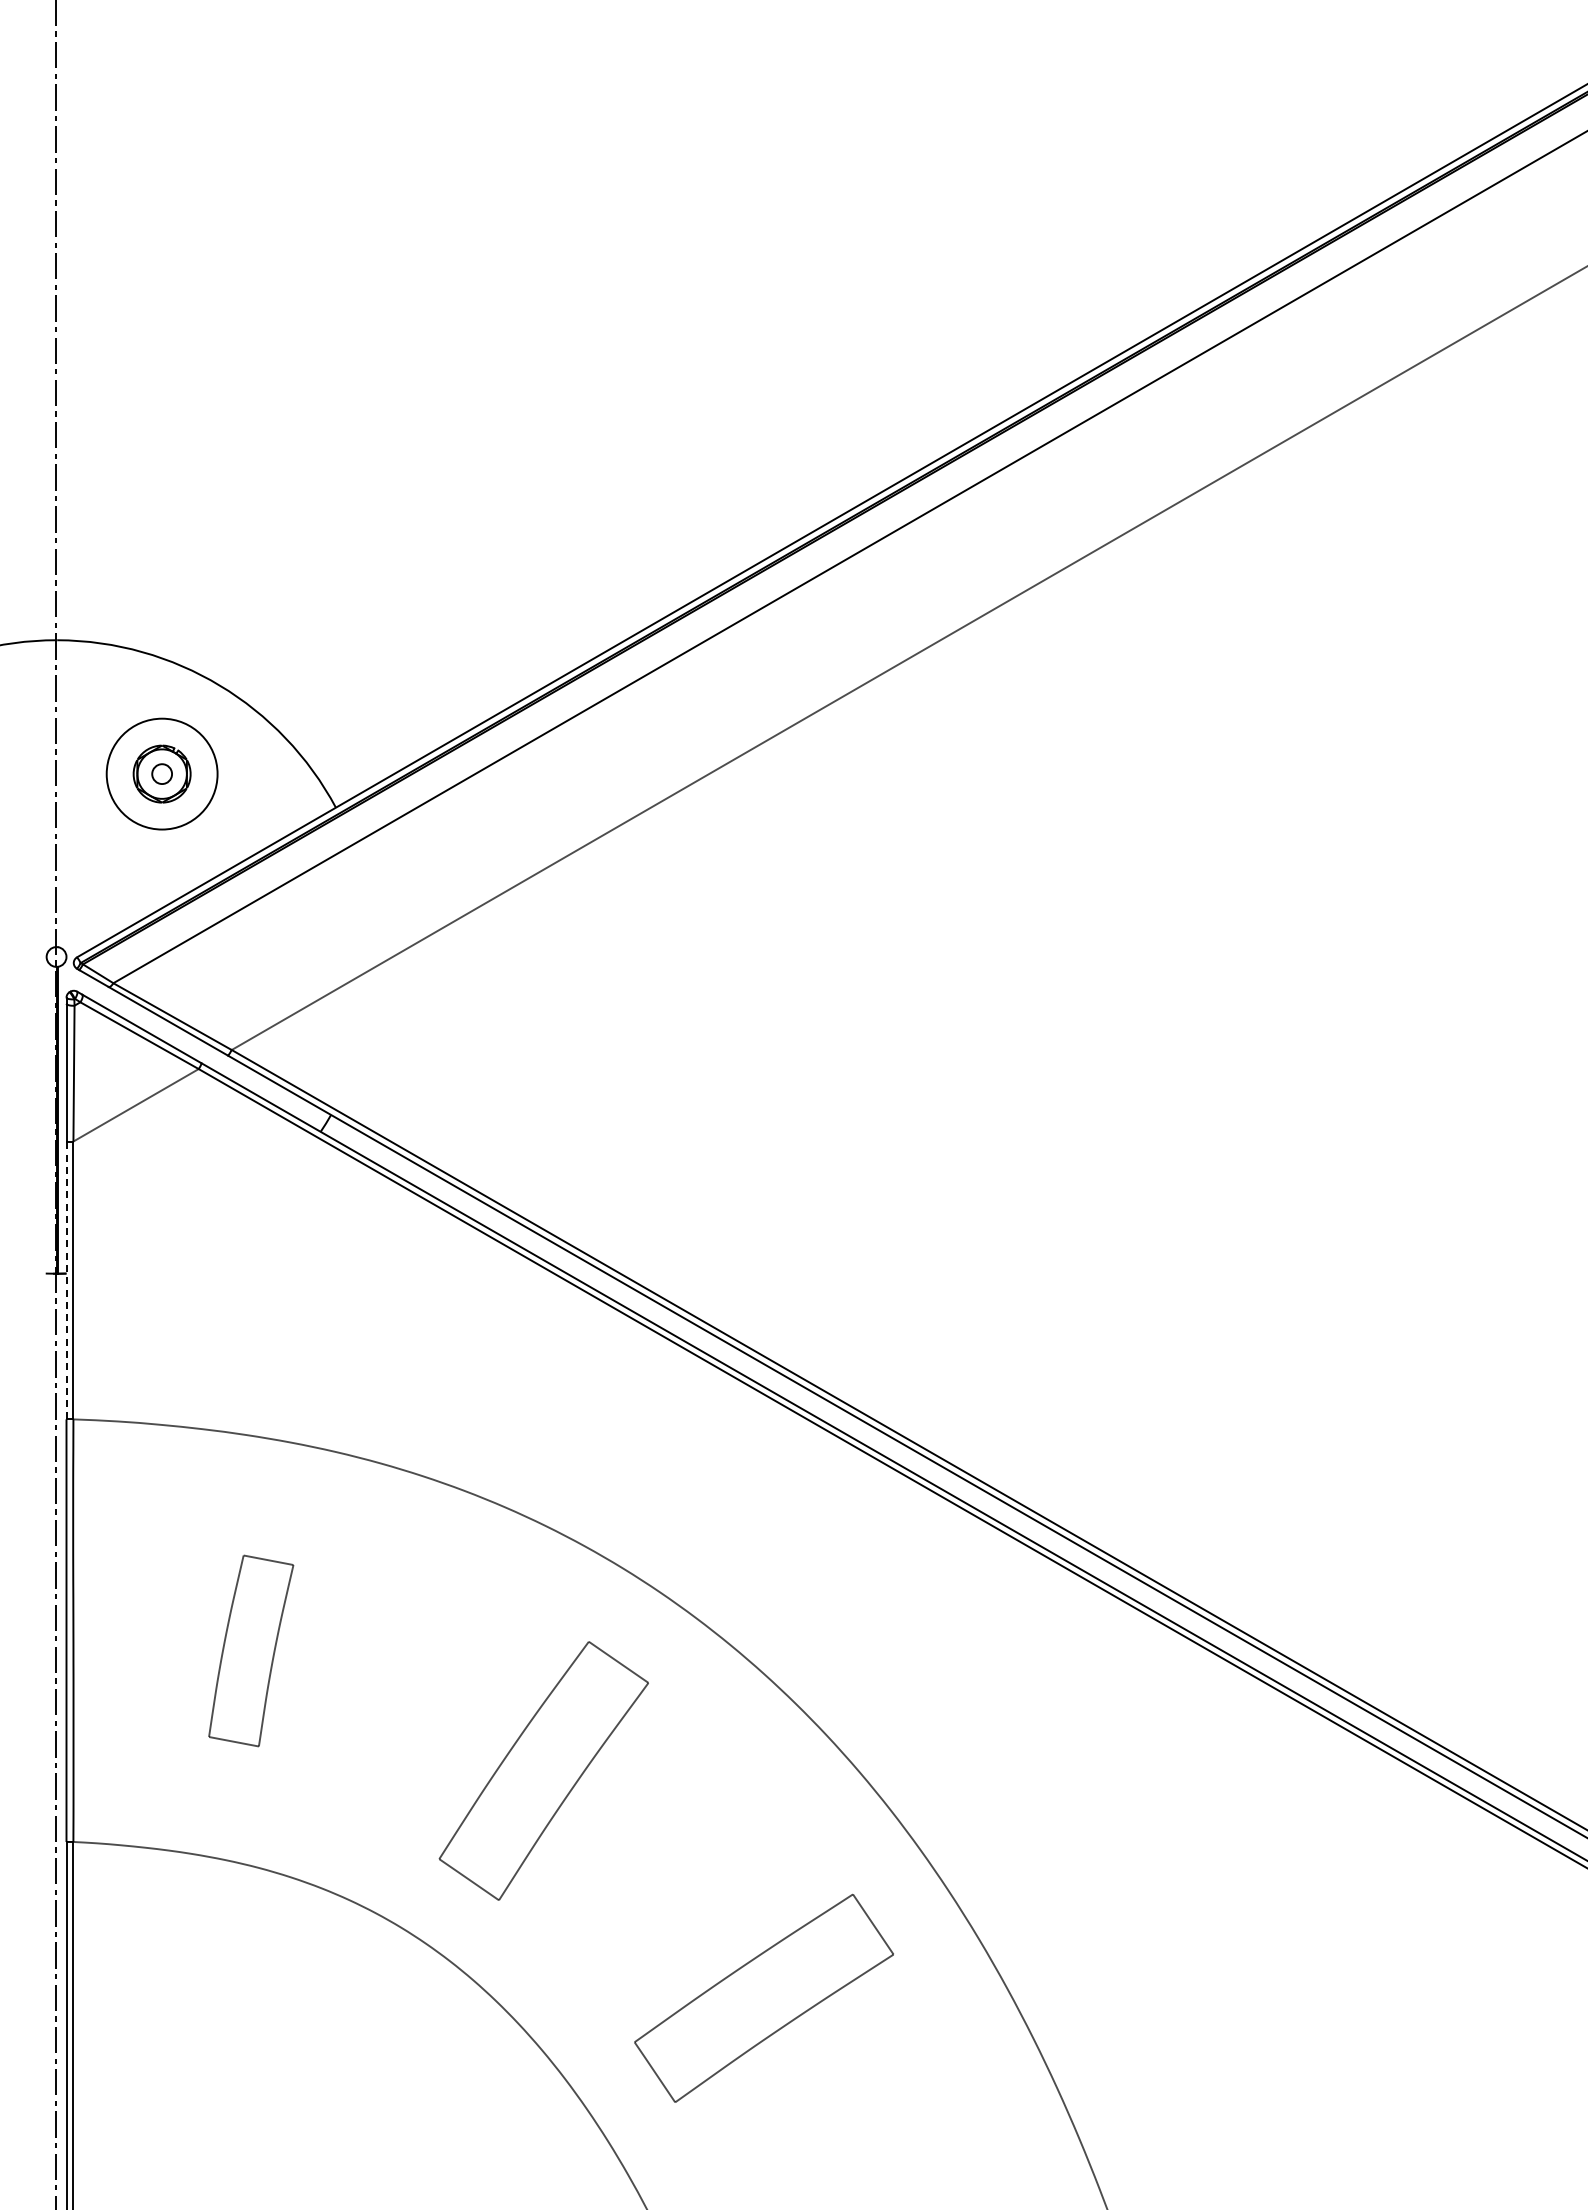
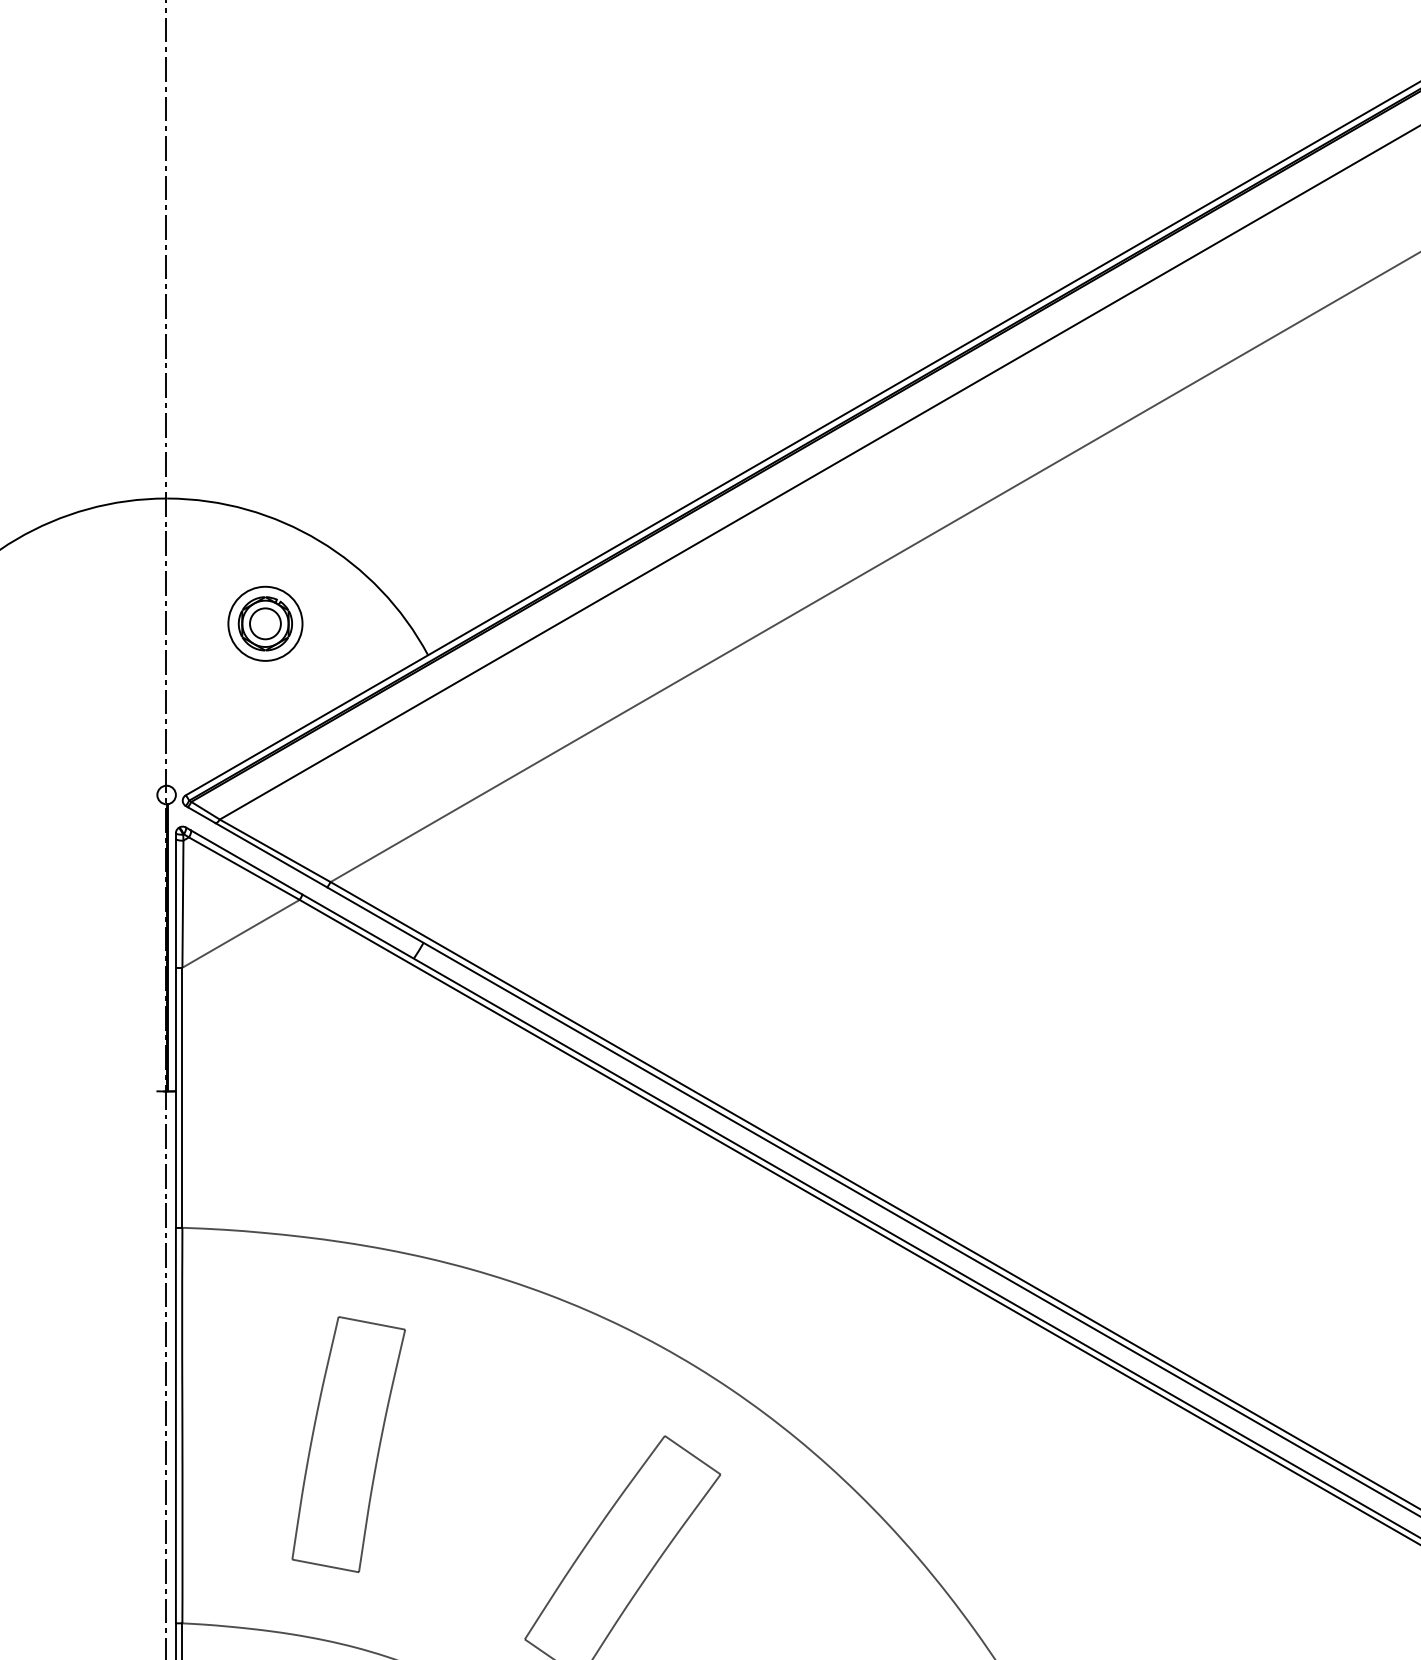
circle: (161, 773) -> (264, 623), size x0.71
circle: (161, 773) -> (264, 623), size x1.67
line: (66, 1280) -> (175, 1097), dashed -> solid
part: (251, 1650) -> (349, 1444), size x1.43

